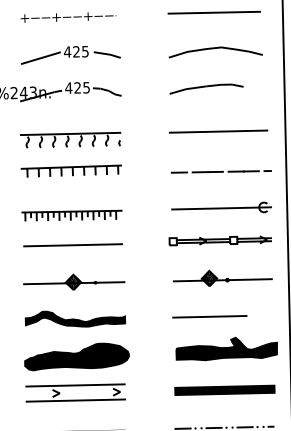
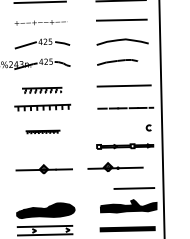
part: (69, 139) -> (41, 90), size x0.7
line: (220, 208) -> (125, 128), removed
part: (70, 213) -> (42, 131), size x0.6
line: (72, 244) -> (43, 148), removed
part: (222, 277) -> (115, 166), moved
line: (210, 316) -> (134, 188), moved
fill: (74, 318) -> (44, 189), removed

